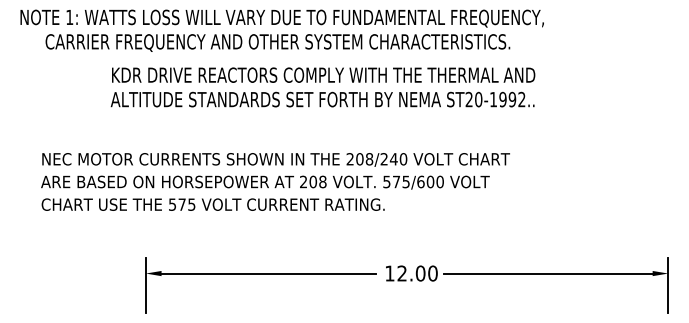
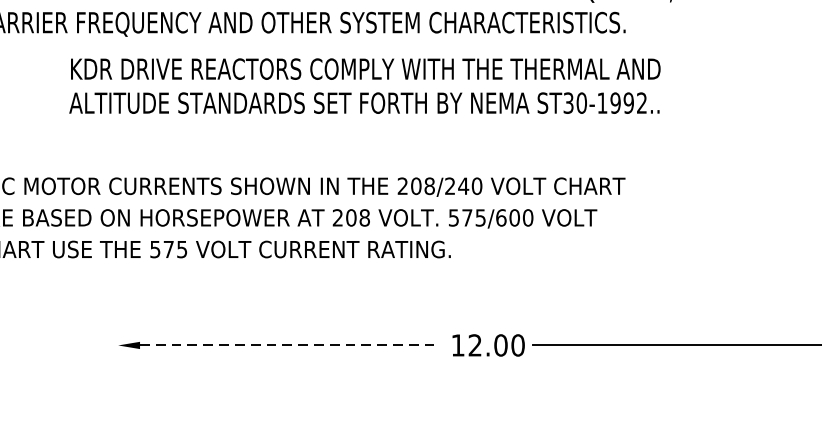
text: (468, 99) -> (567, 102), ST20-1992.. -> ST30-1992..
line: (269, 273) -> (290, 345), solid -> dashed
line: (145, 285) -> (117, 362), removed

